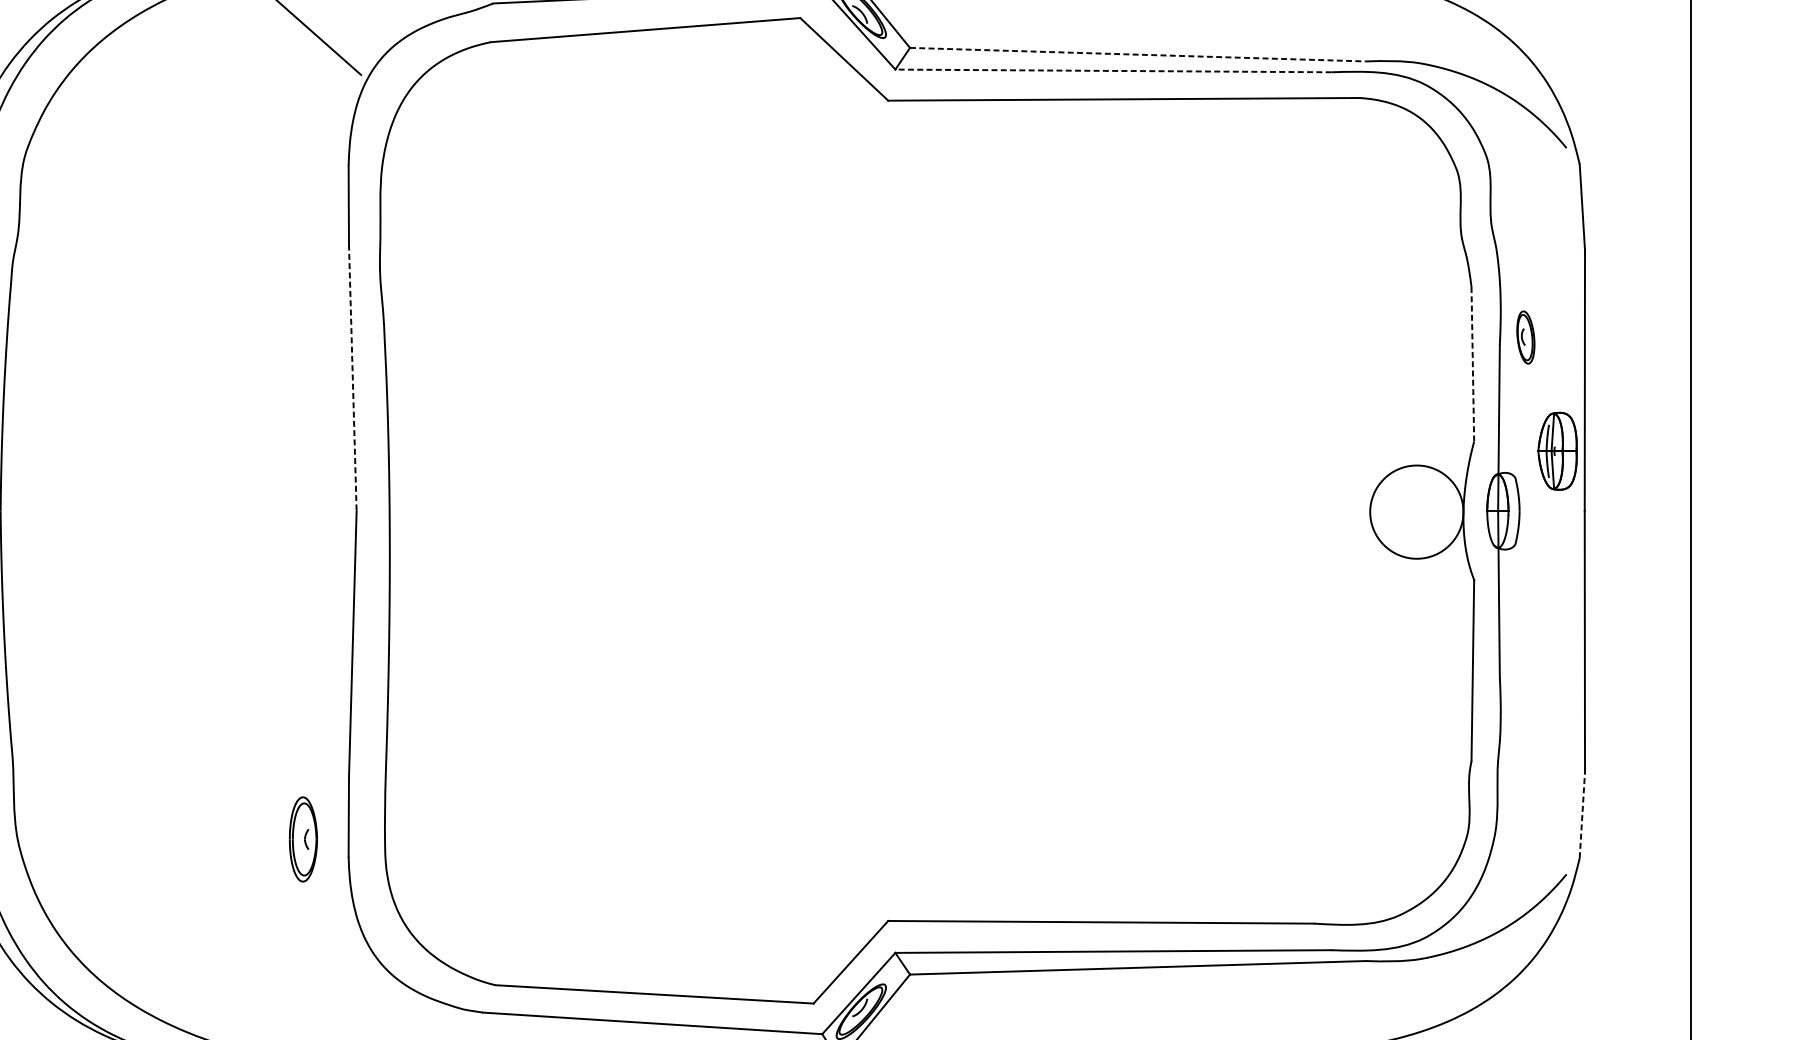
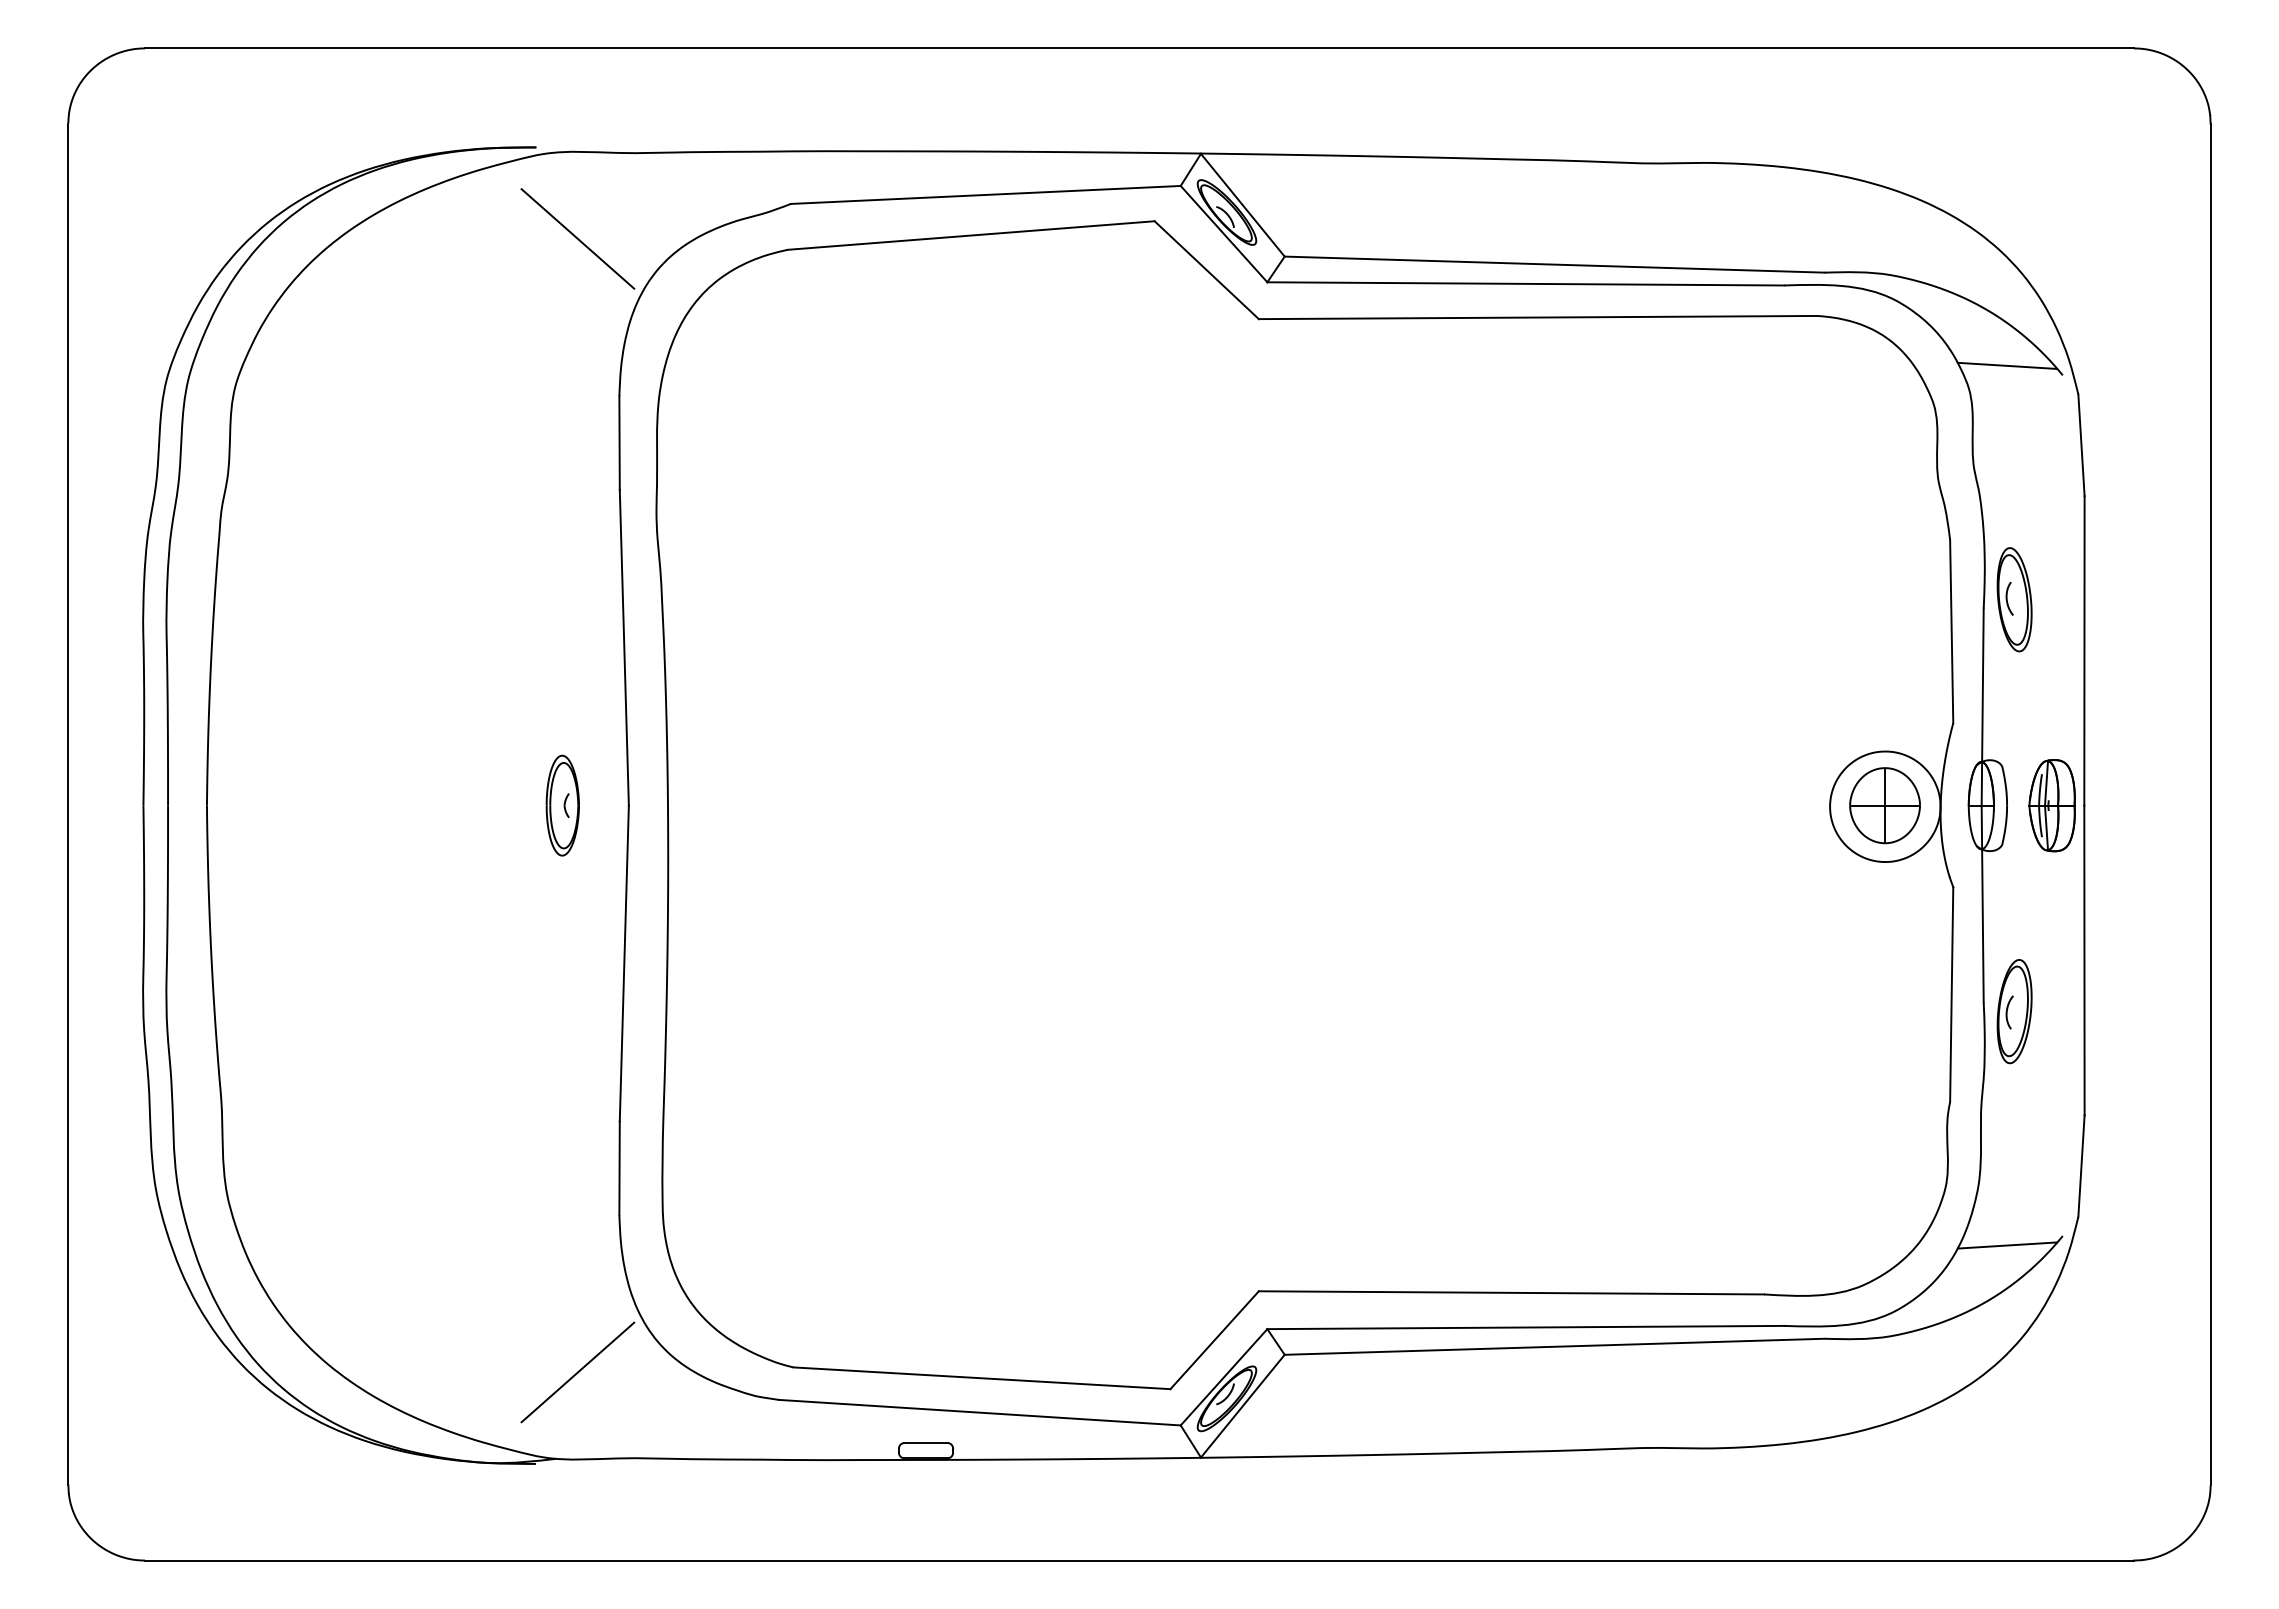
line: (1138, 54) -> (1555, 264), dashed -> solid
line: (1113, 70) -> (1525, 283), dashed -> solid
line: (1519, 139) -> (2007, 365), added
part: (1525, 337) -> (2014, 599), size x1.67
line: (1472, 364) -> (1951, 631), dashed -> solid
line: (352, 378) -> (624, 648), dashed -> solid
part: (1557, 451) -> (2051, 805), moved
part: (1416, 511) -> (1884, 805), added
part: (1525, 684) -> (2014, 1011), added
line: (1582, 815) -> (2081, 1166), dashed -> solid
part: (303, 839) -> (562, 805), moved
line: (1519, 882) -> (2007, 1245), added
line: (313, 989) -> (577, 1372), added

